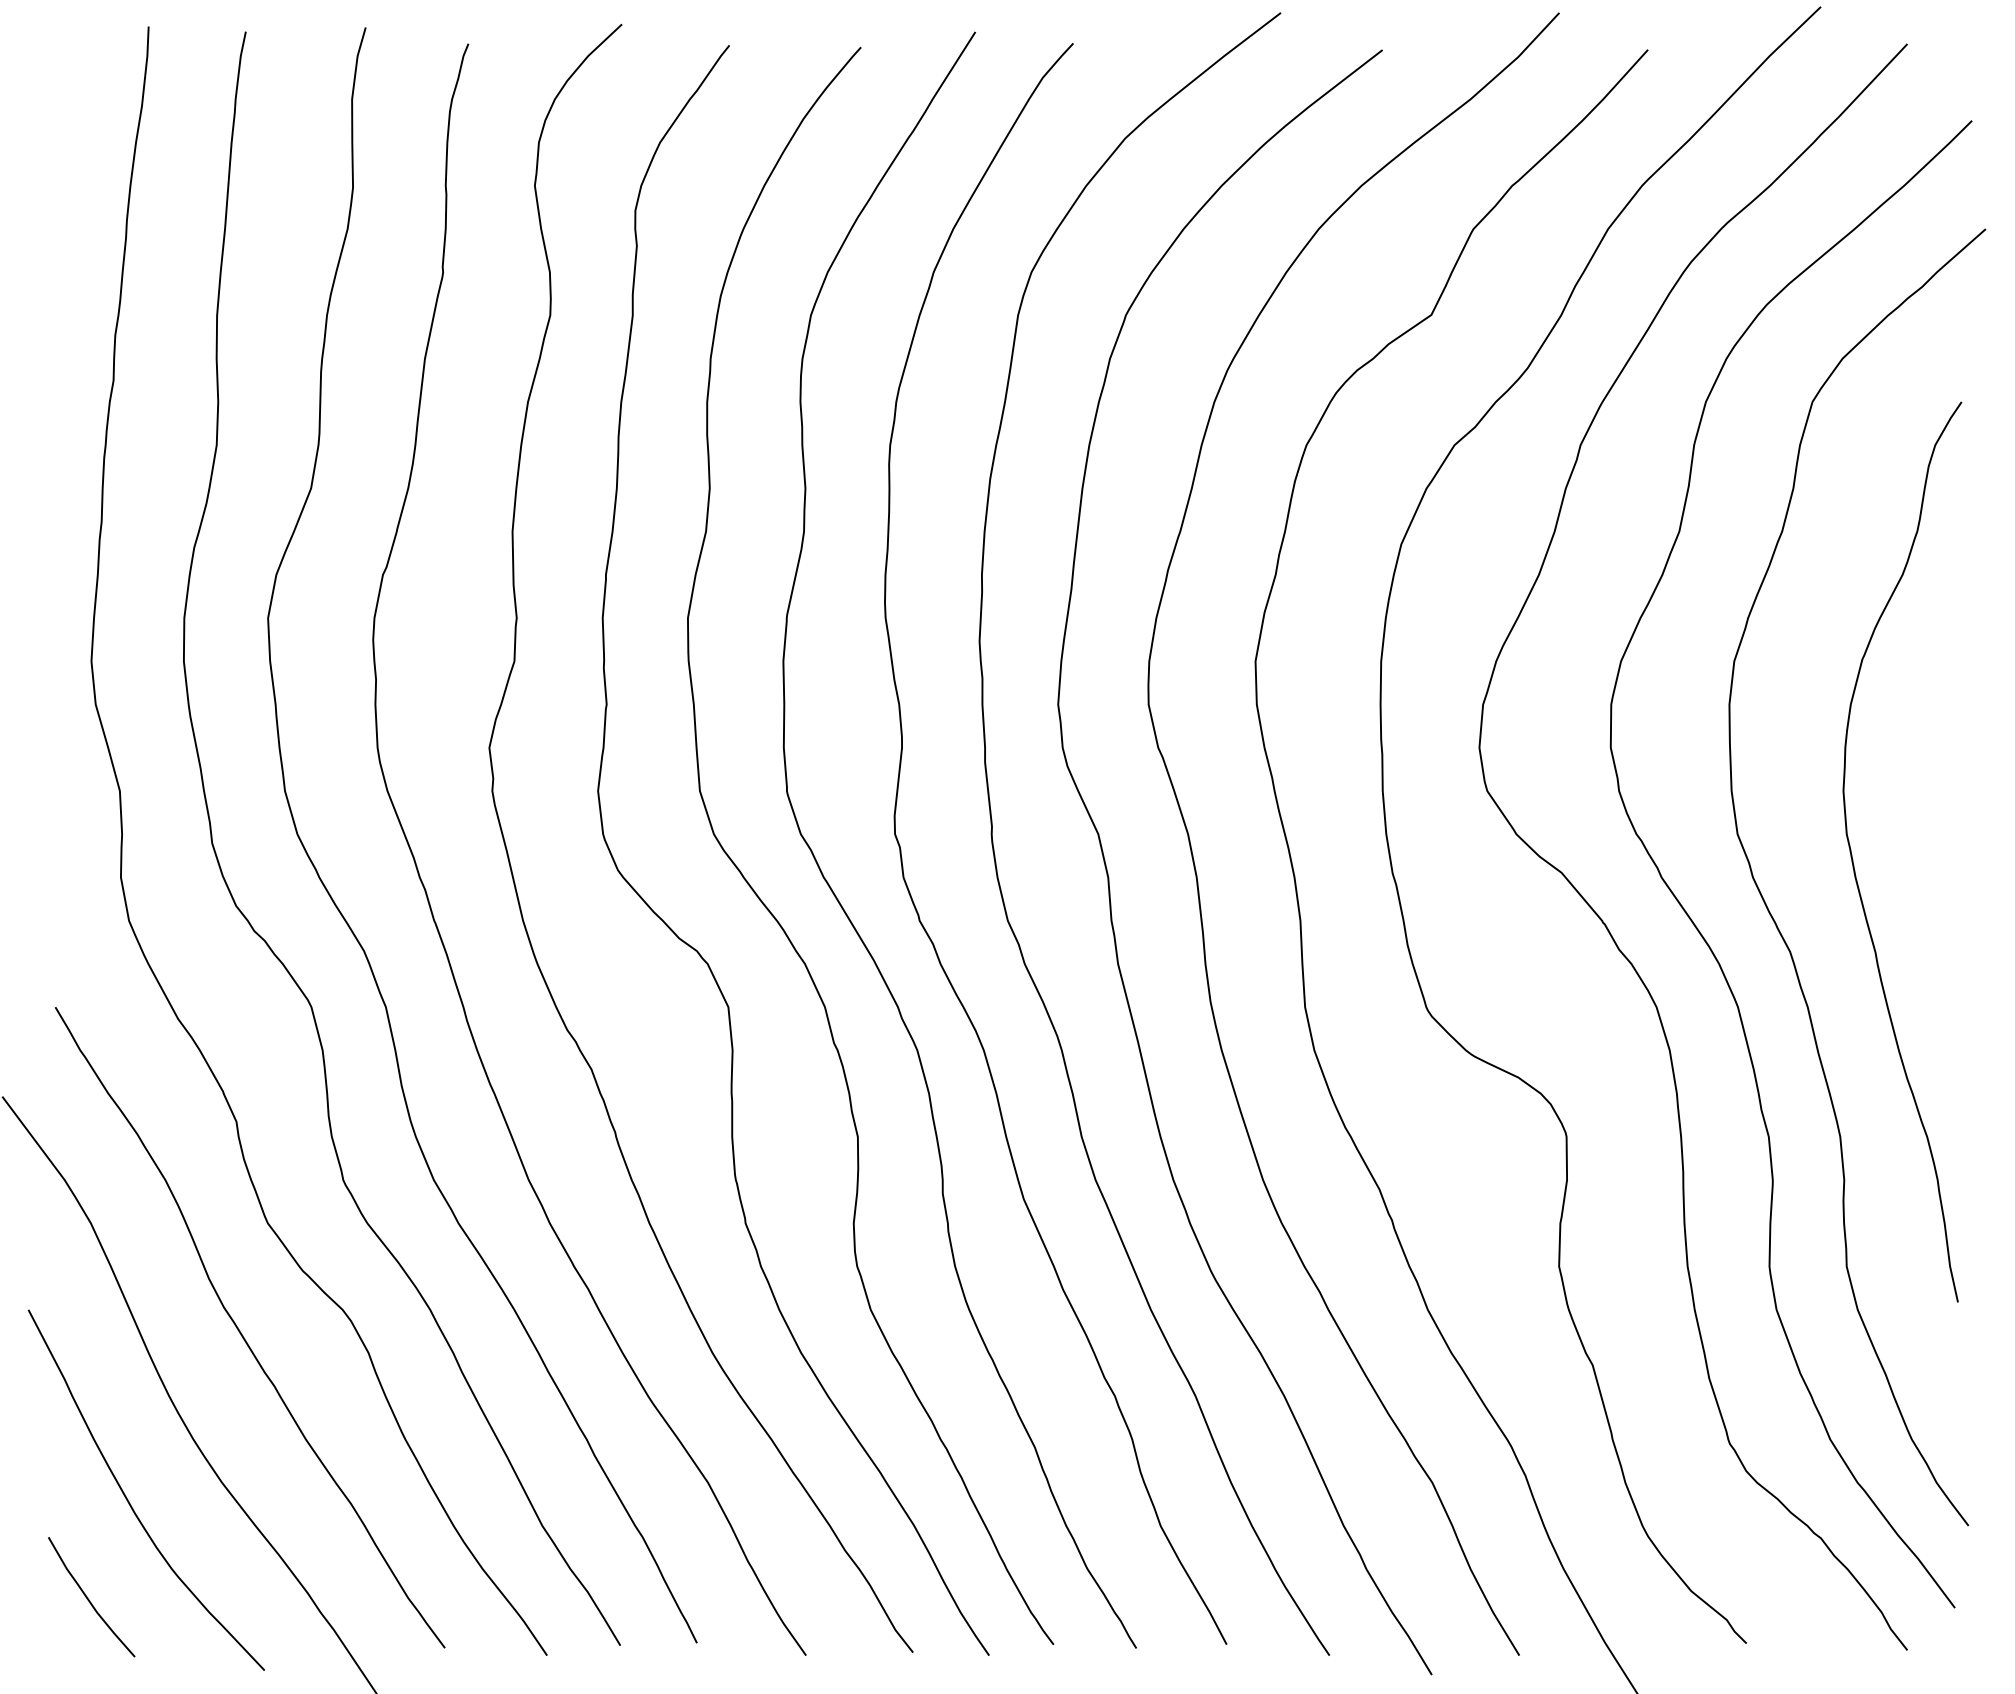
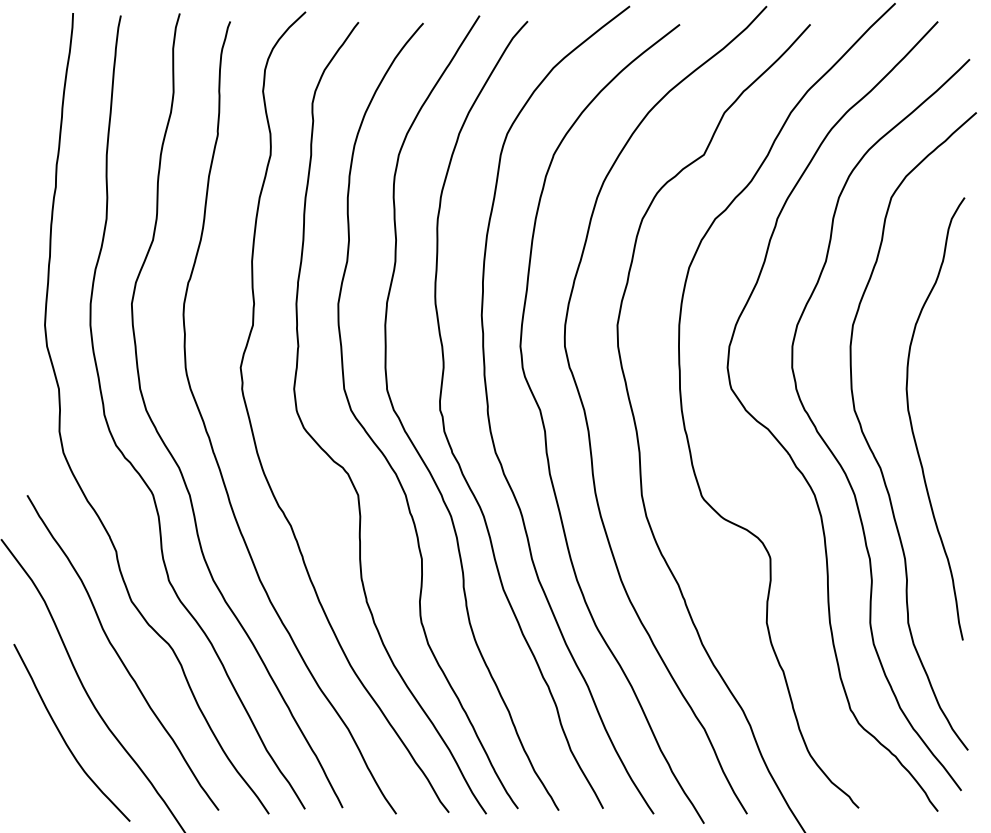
curve: (88, 1597) -> (43, 785), removed

